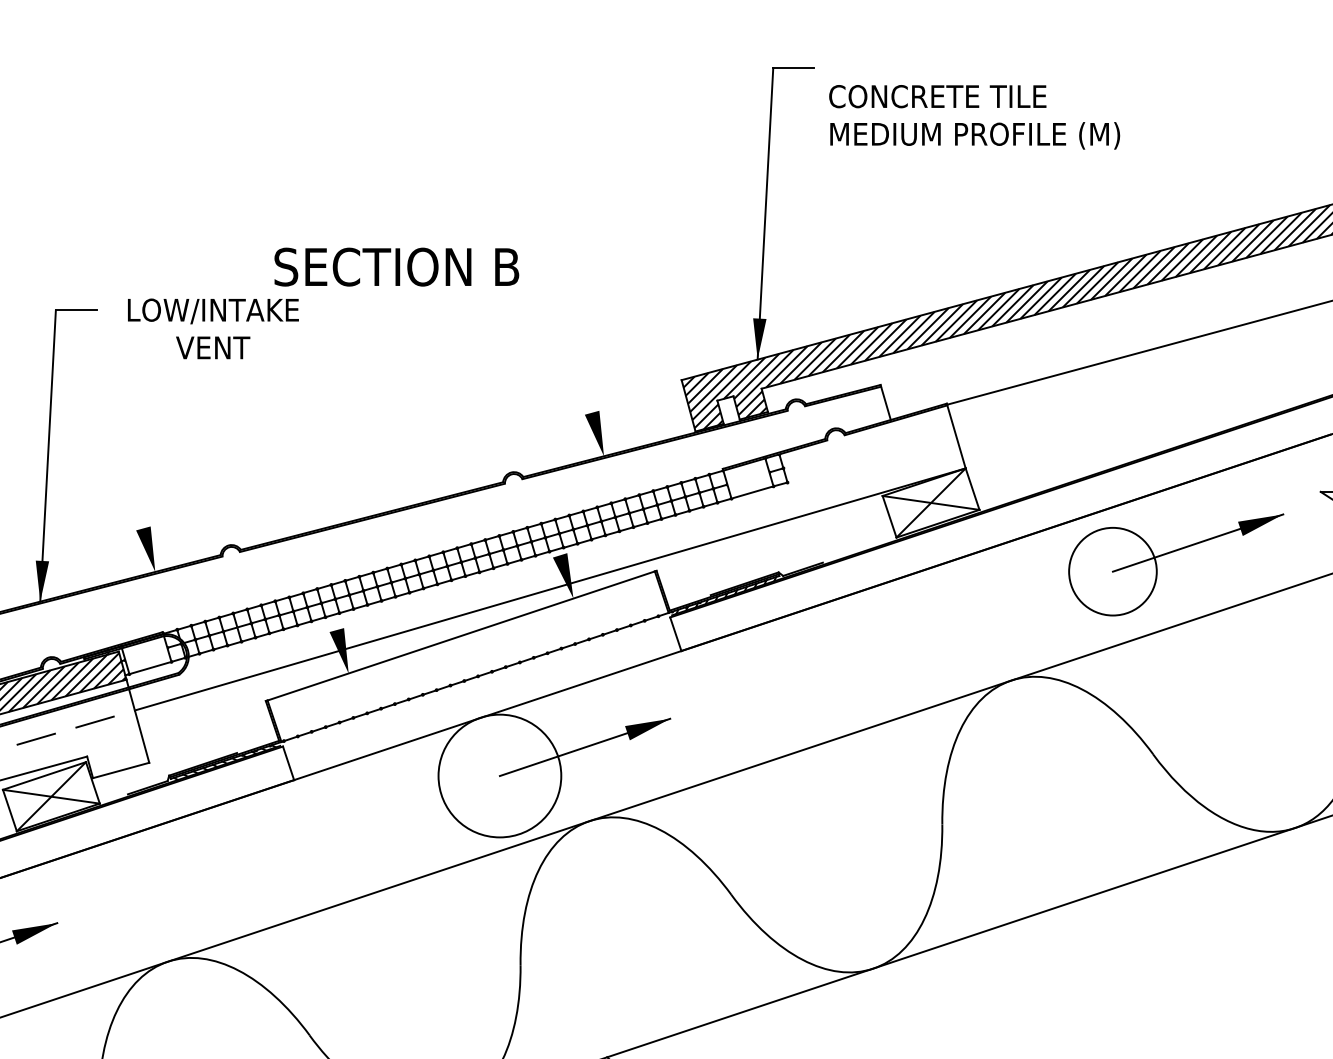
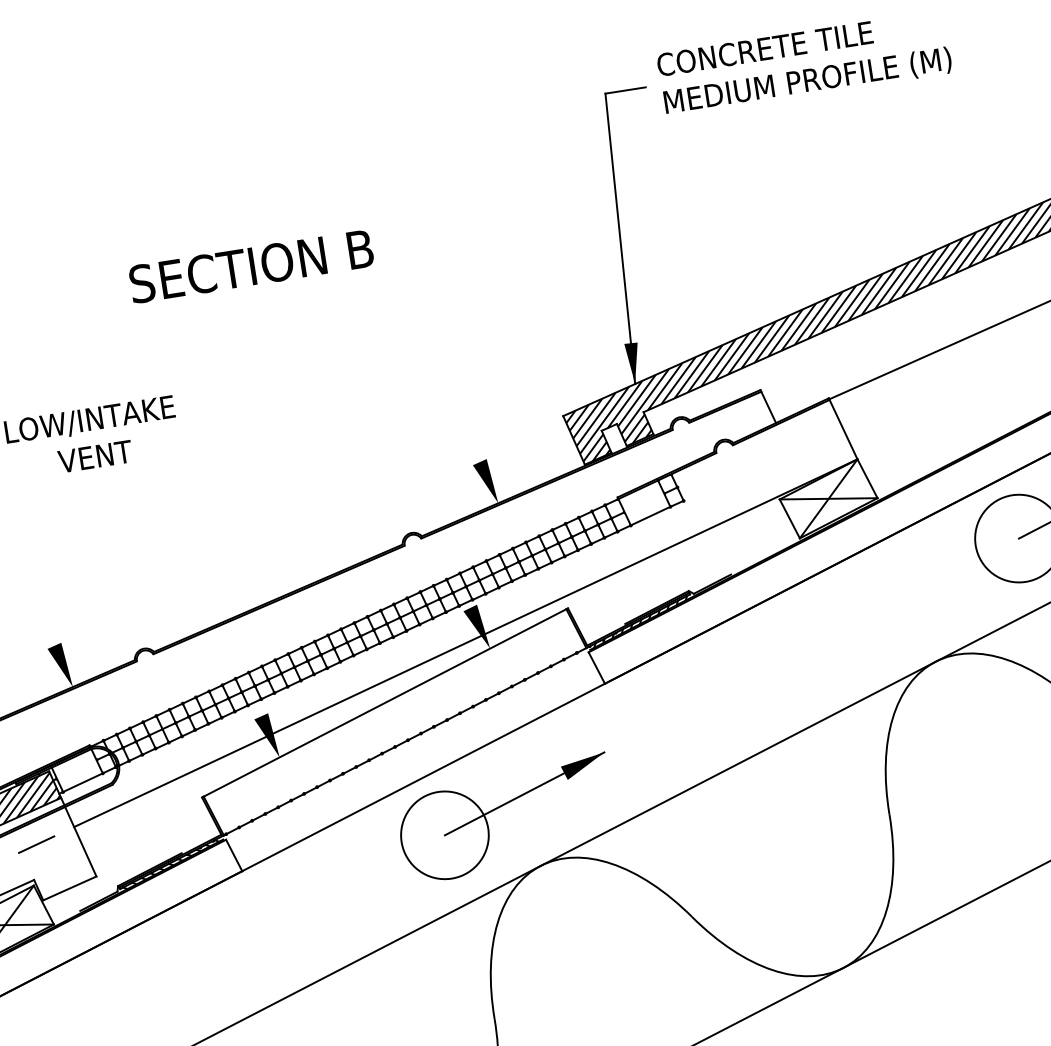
text: (974, 117) -> (804, 63), moved
text: (396, 266) -> (251, 265), moved
circle: (499, 775) -> (444, 834), size x0.71

